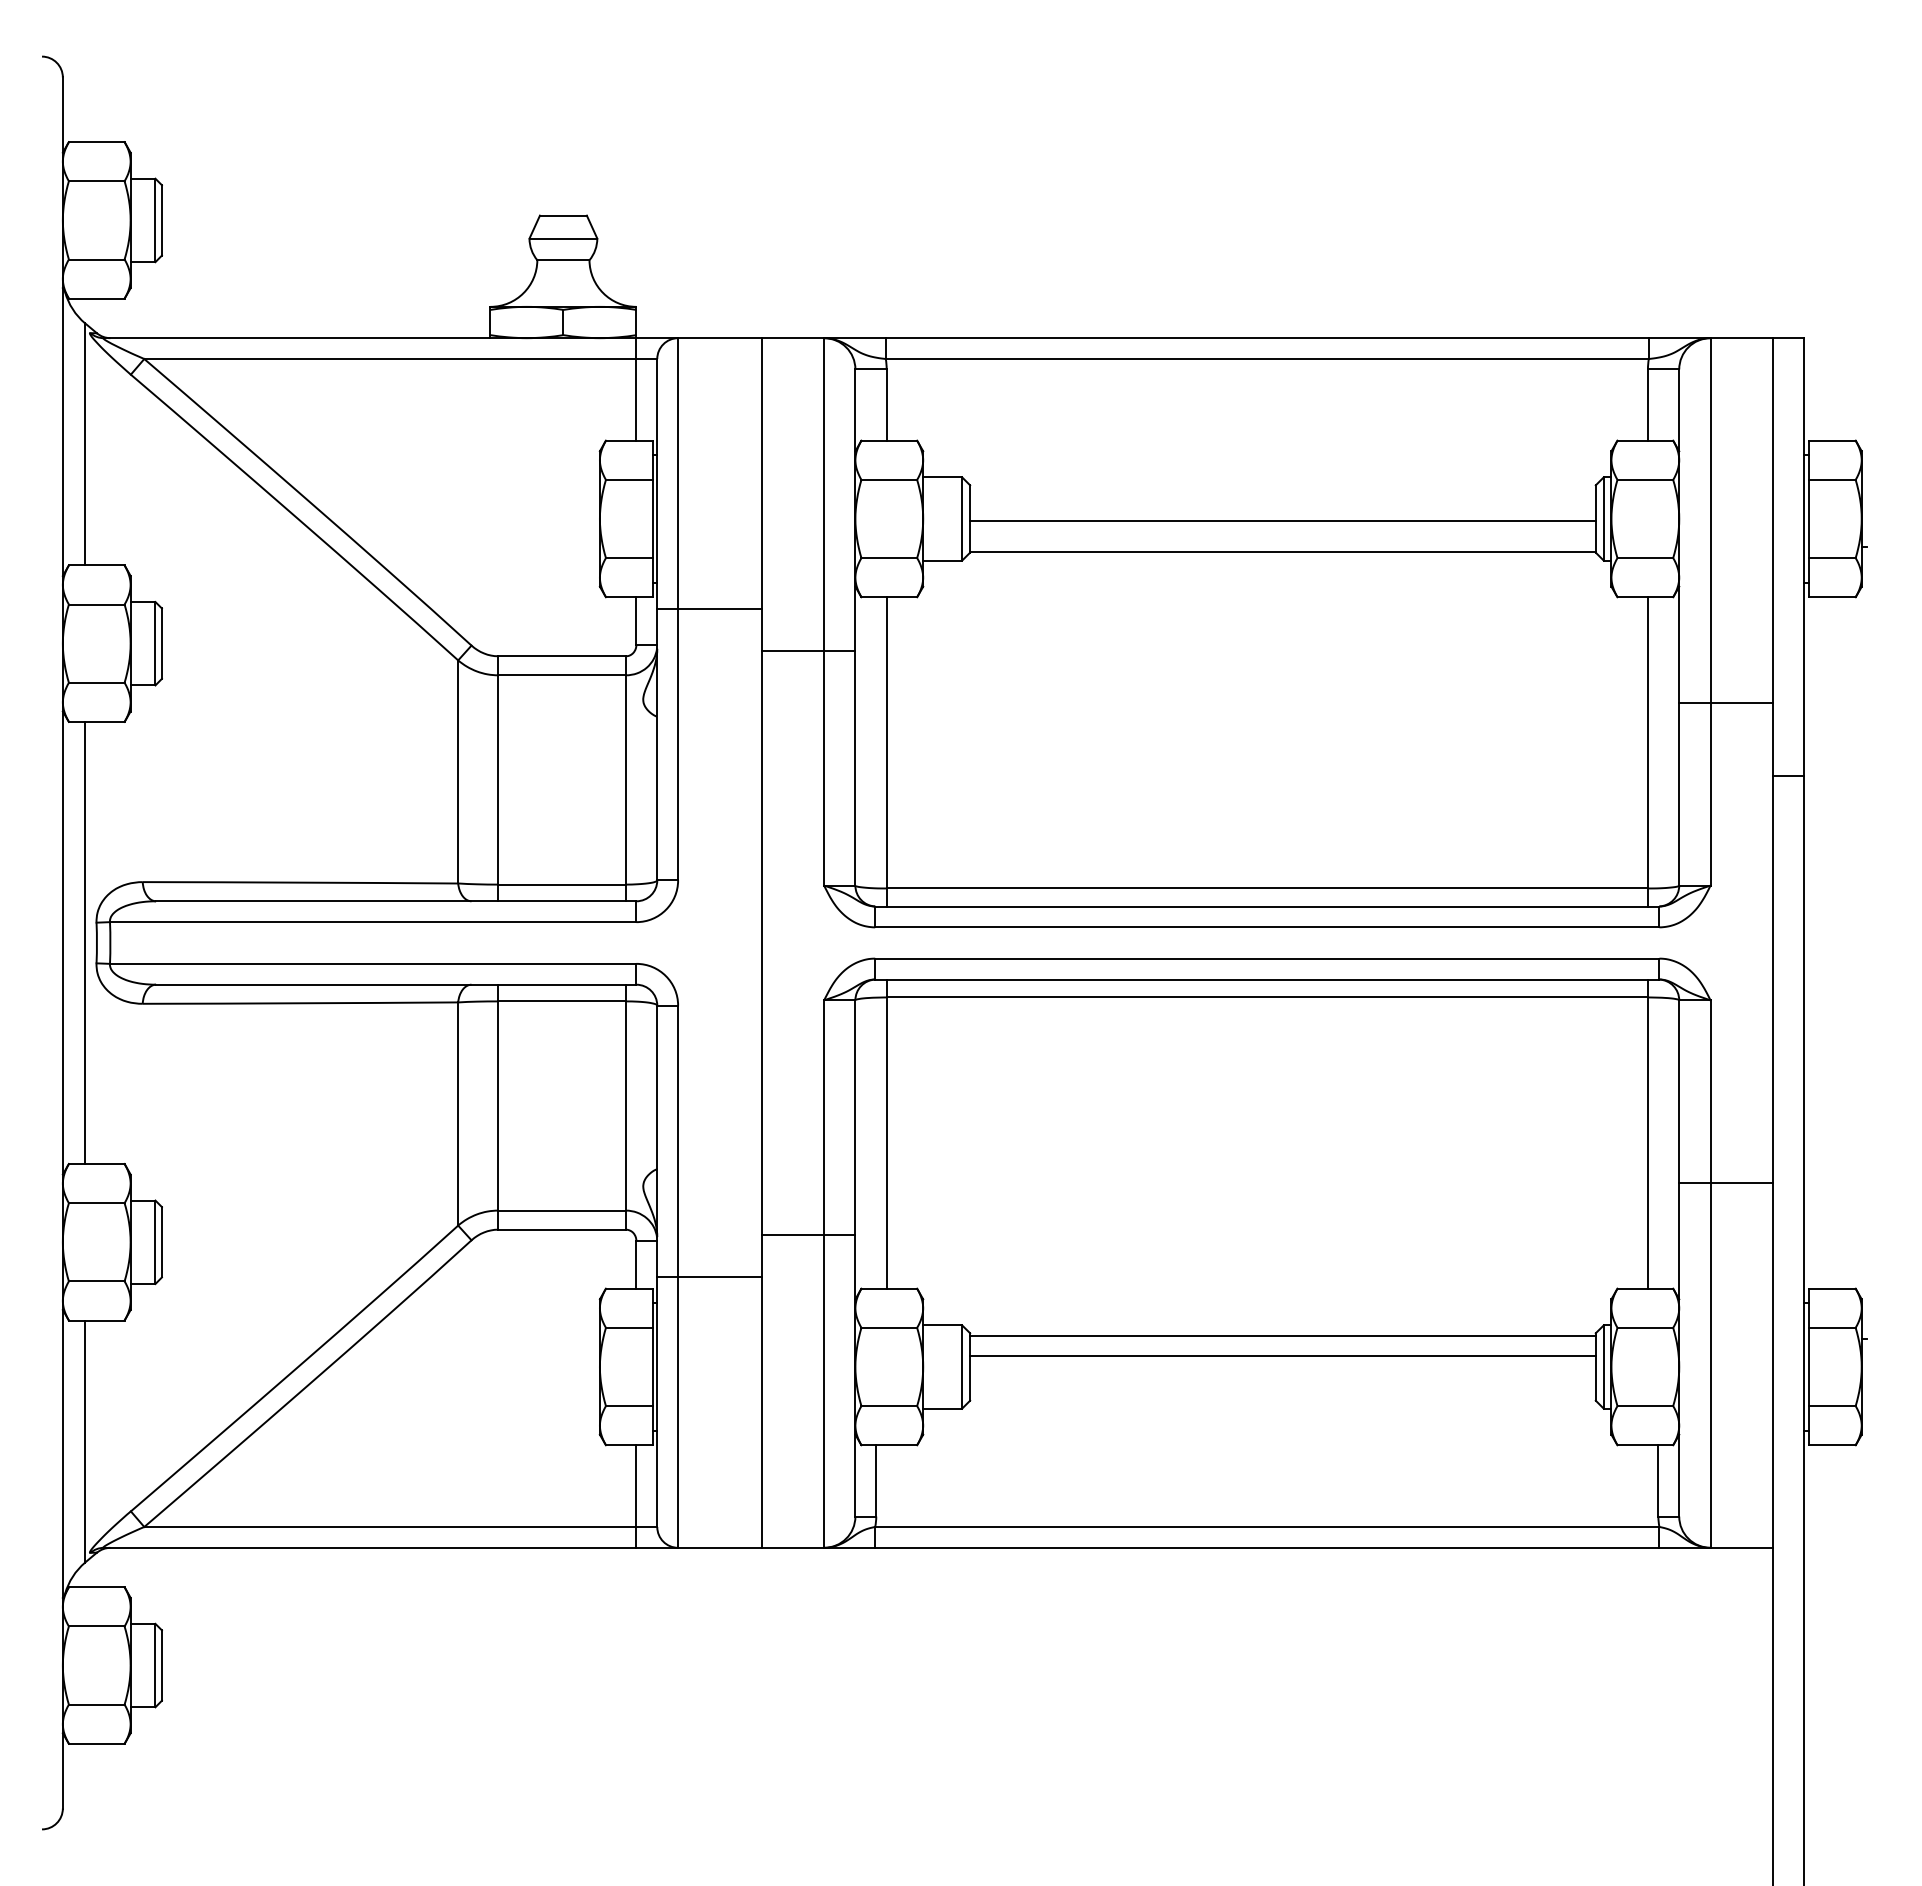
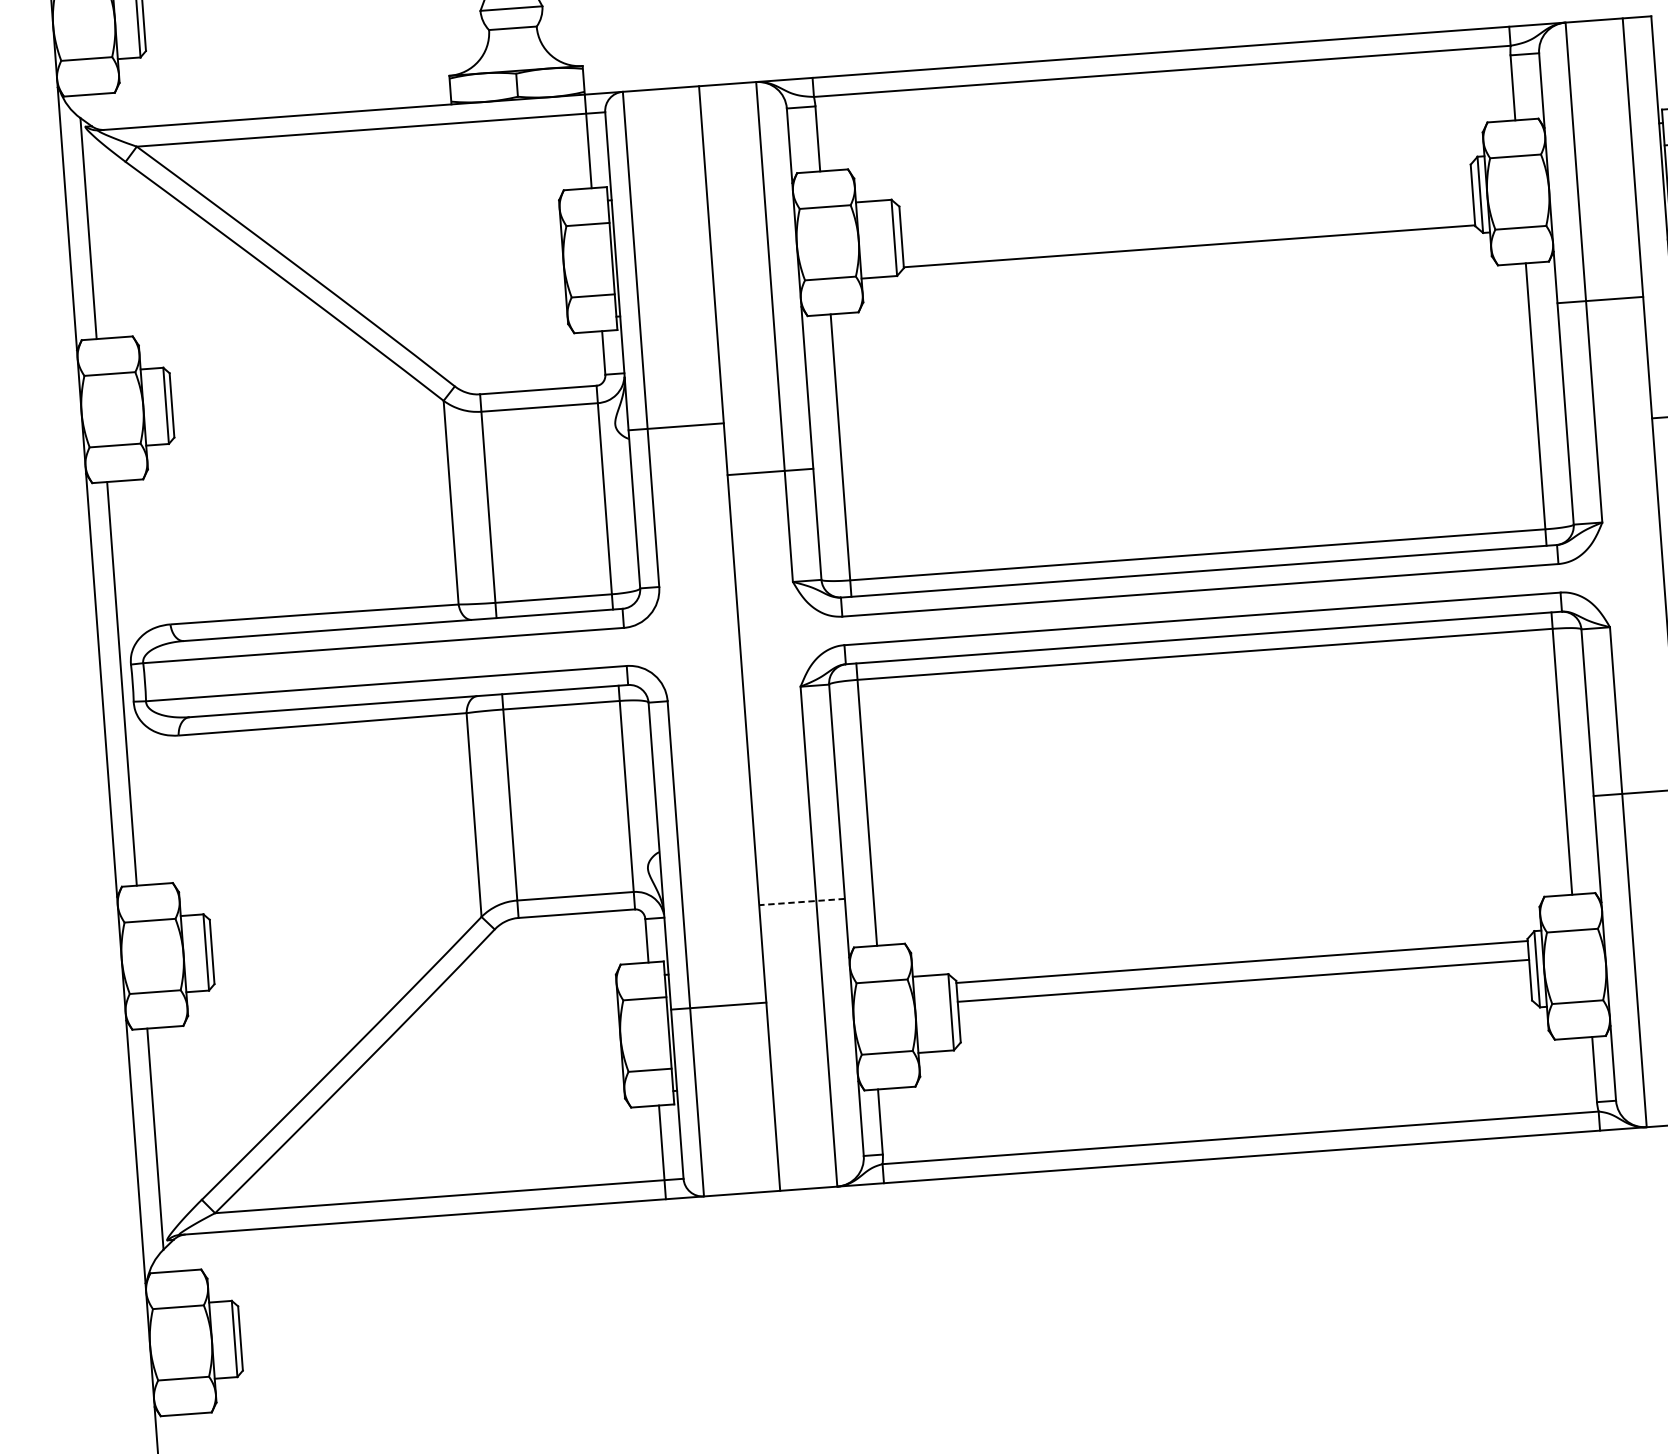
line: (1282, 520) -> (1186, 217), removed
line: (709, 609) -> (676, 426), moved
line: (808, 651) -> (770, 472), moved
line: (1726, 703) -> (1600, 300), moved
line: (808, 1235) -> (802, 902), solid -> dashed
line: (709, 1276) -> (718, 1005), moved

